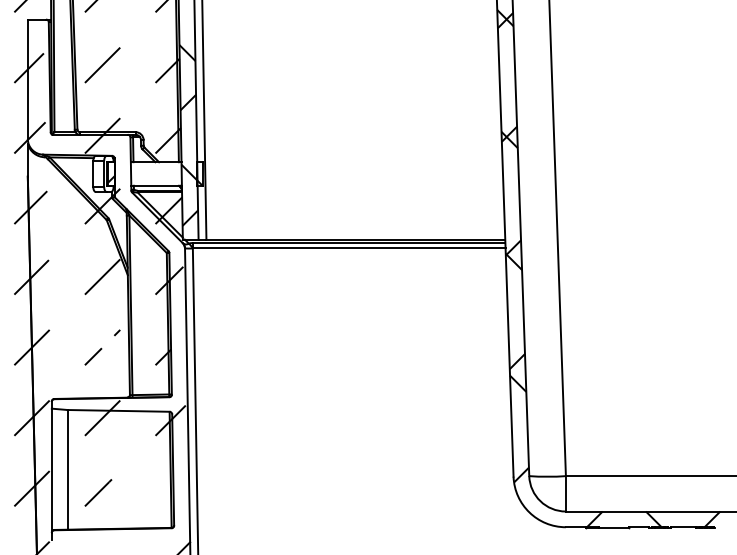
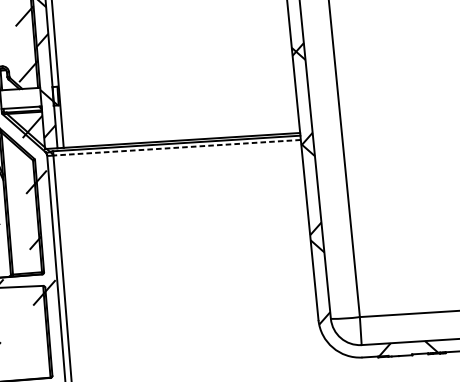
line: (348, 248) -> (176, 147), solid -> dashed

